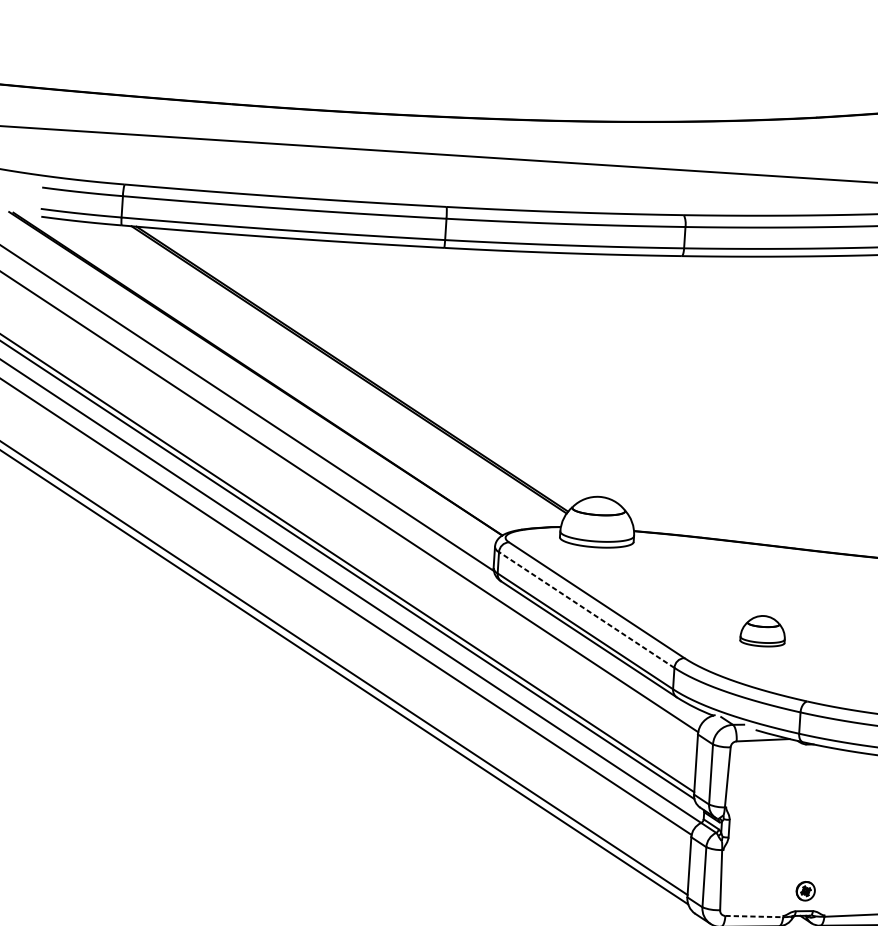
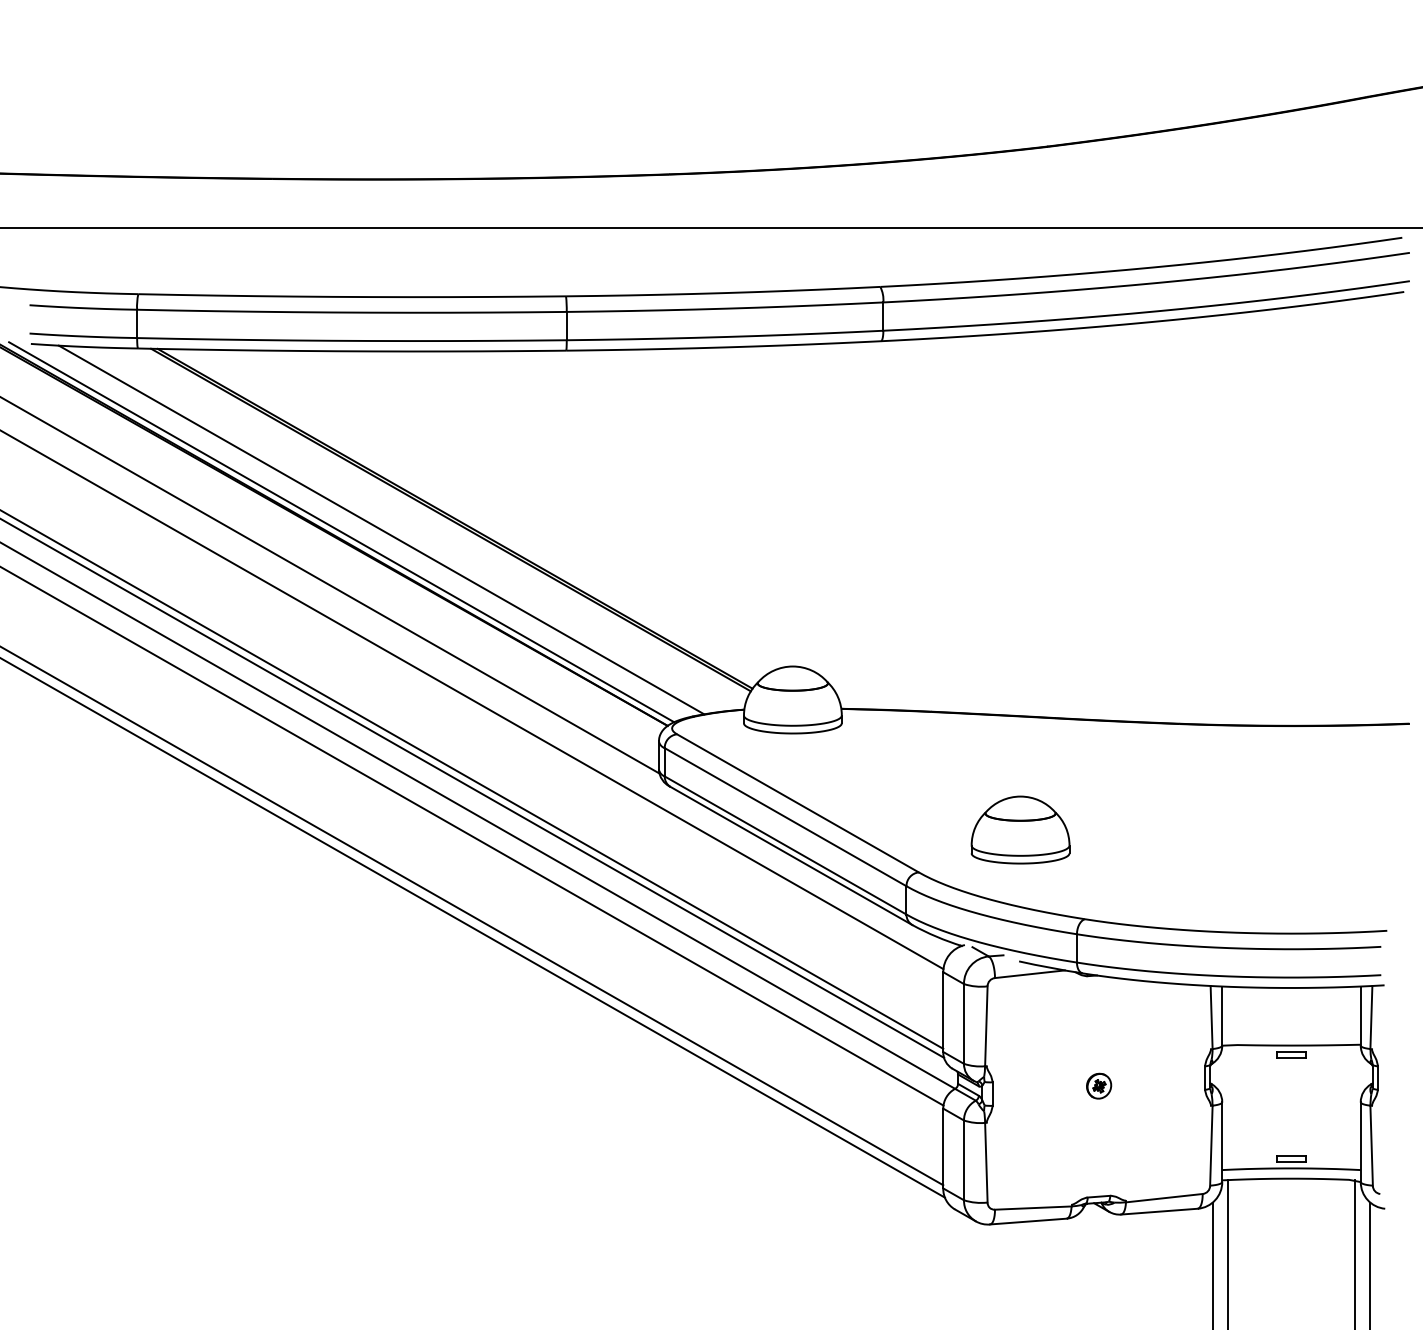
line: (266, 373) -> (341, 532), added
line: (296, 373) -> (381, 529), added
line: (586, 609) -> (785, 816), dashed -> solid
part: (763, 630) -> (1020, 829), size x1.67
part: (806, 890) -> (1099, 1085), moved
line: (754, 916) -> (1033, 1208), dashed -> solid

